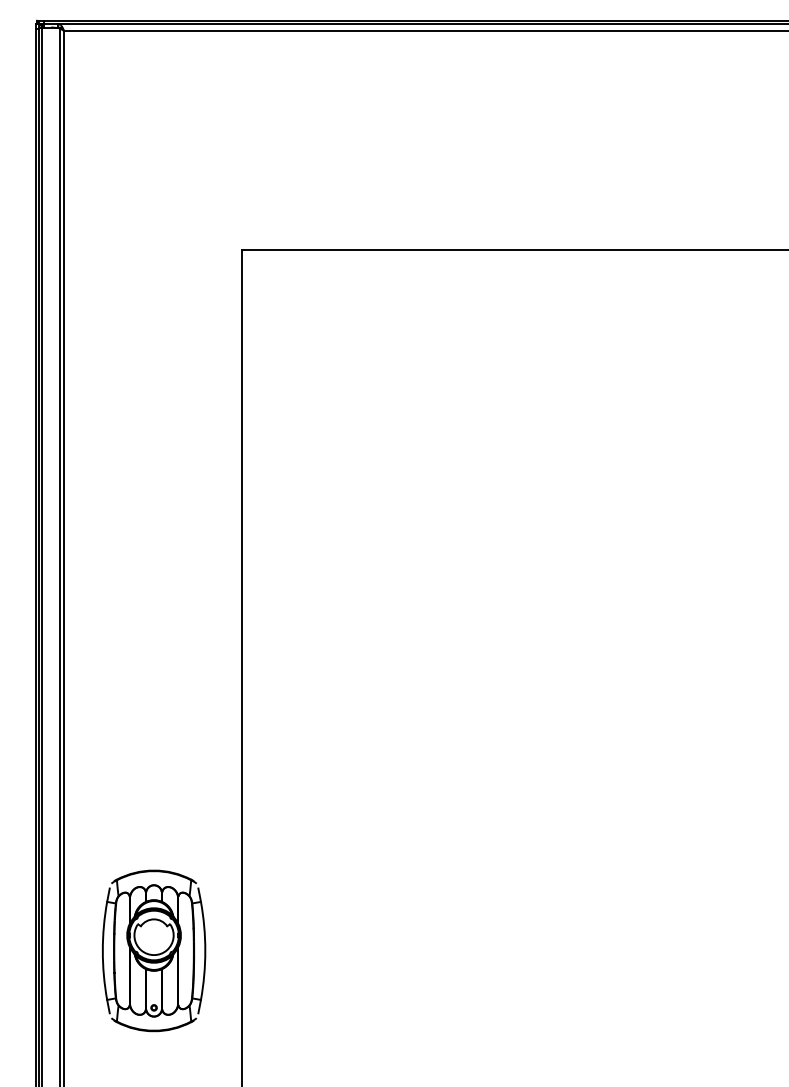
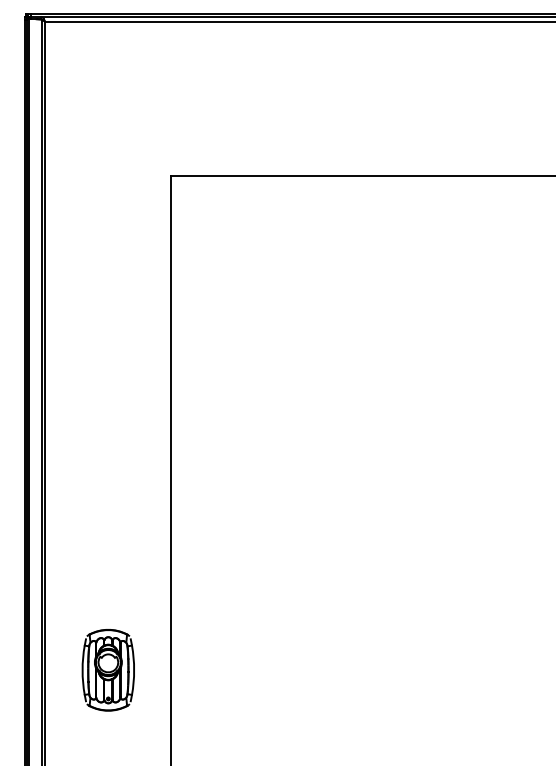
part: (152, 951) -> (107, 670), size x0.71

